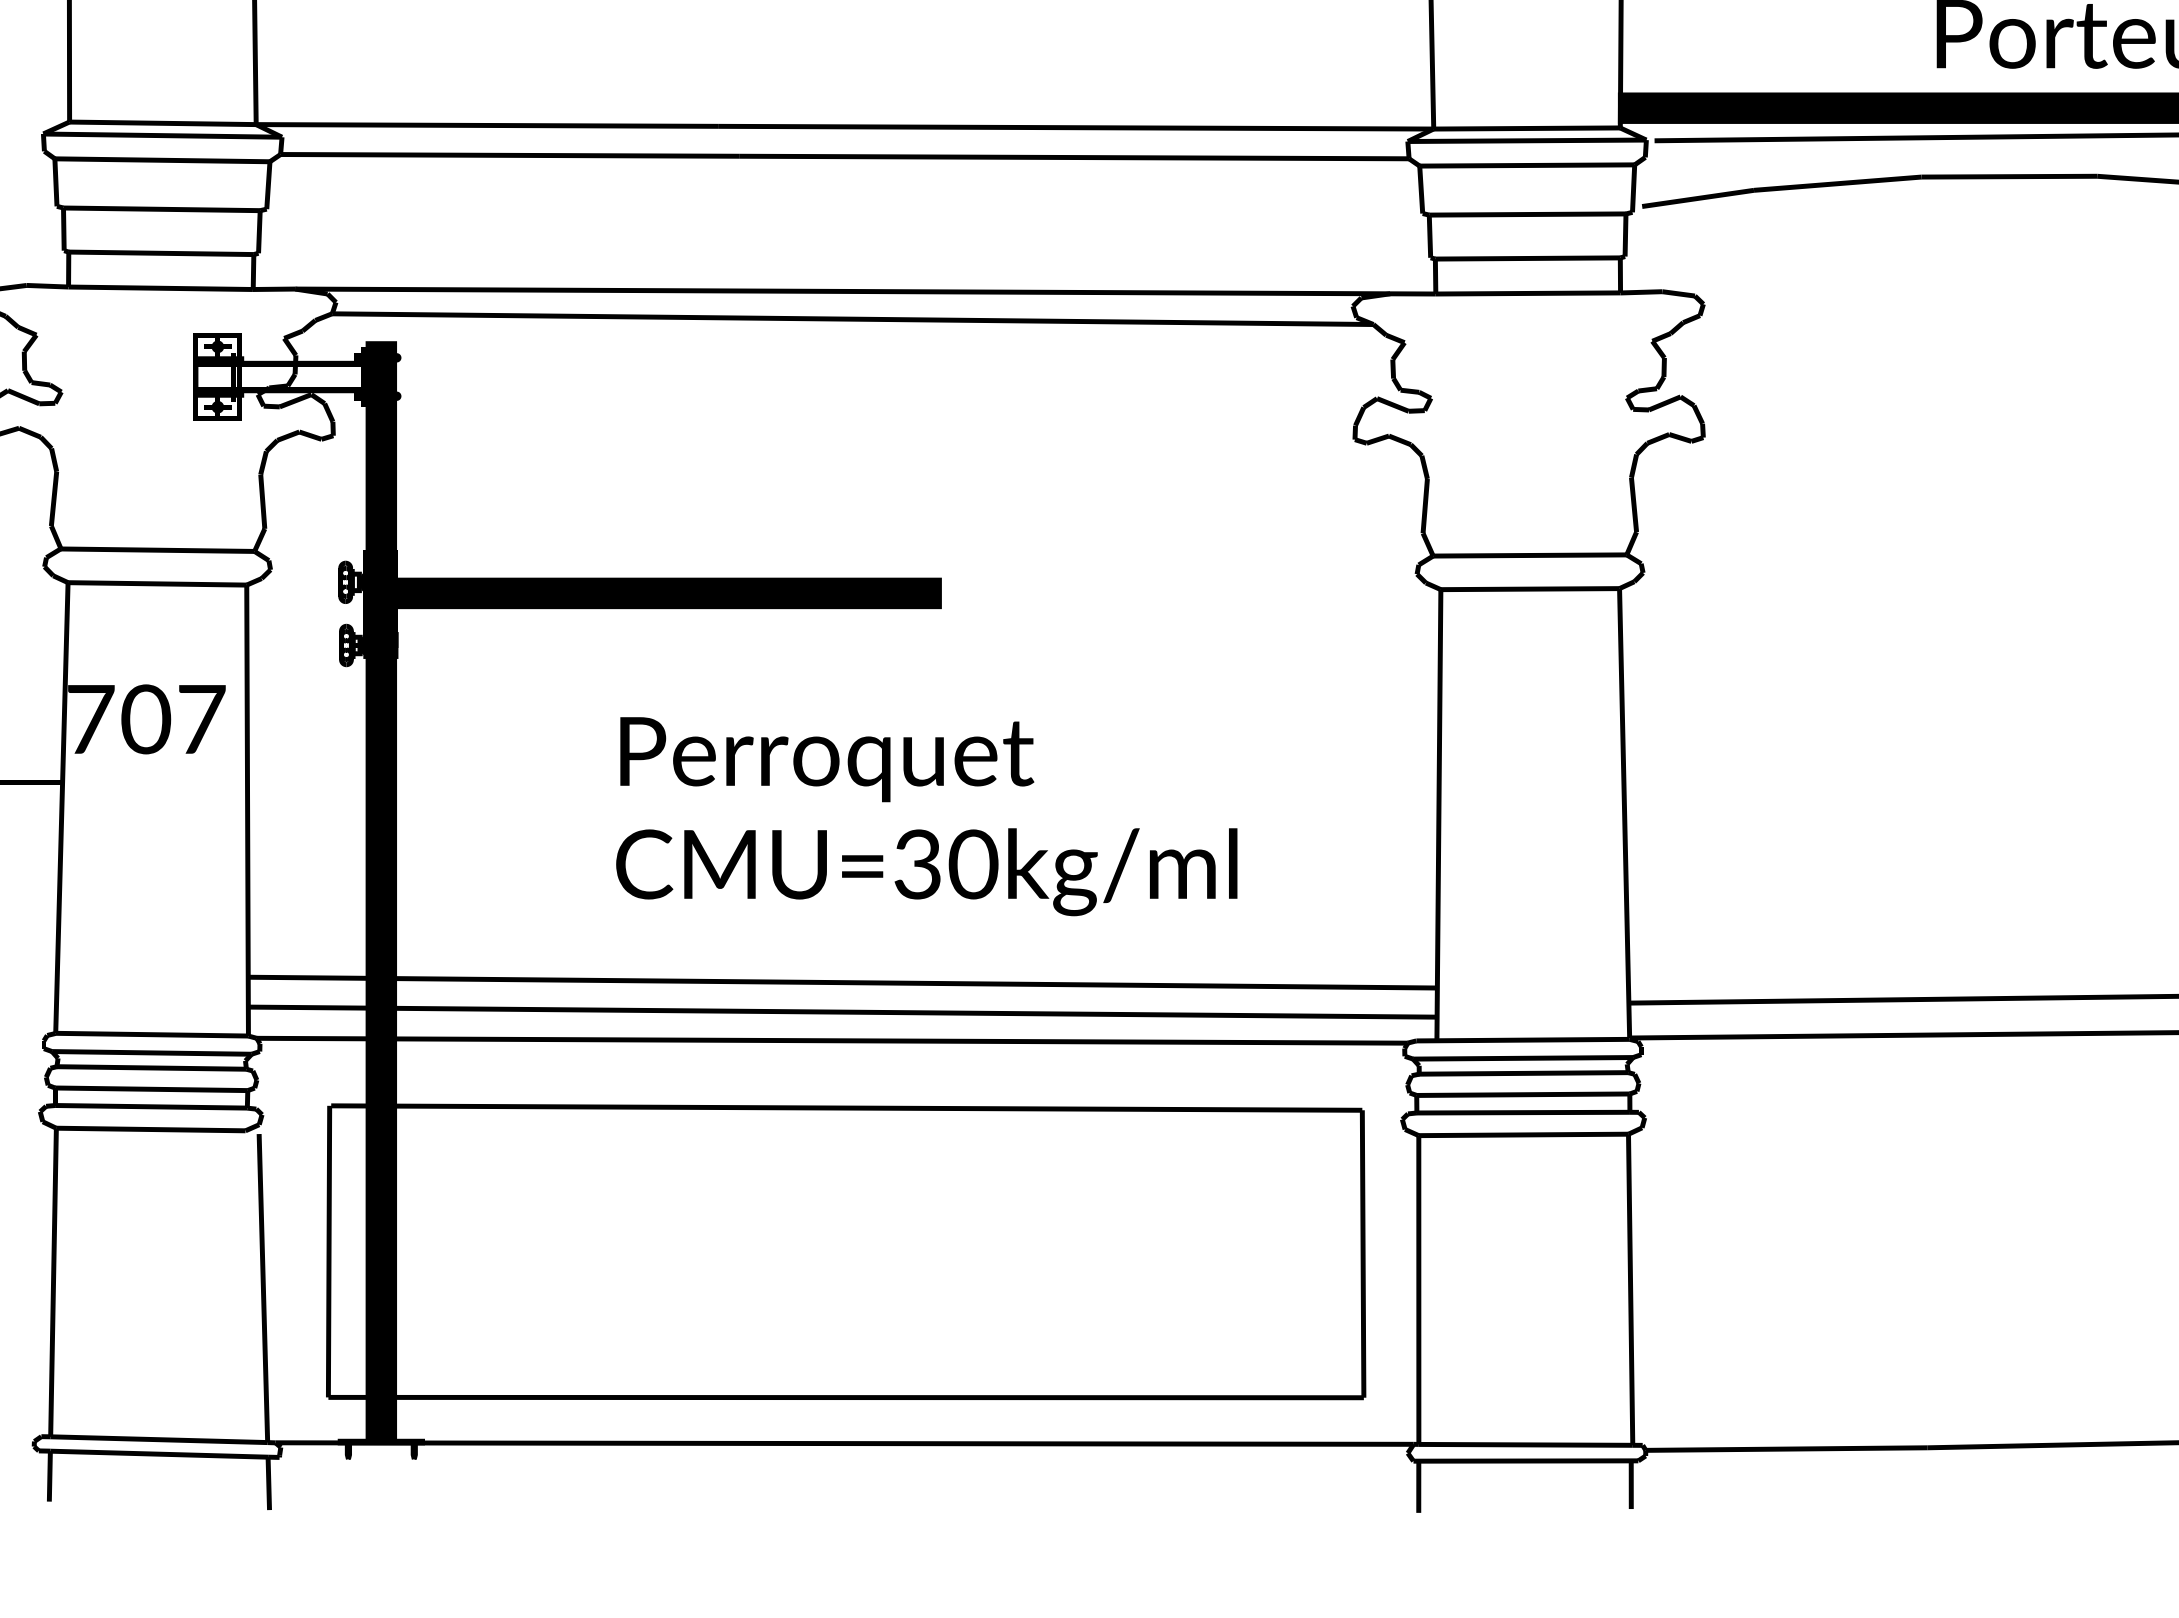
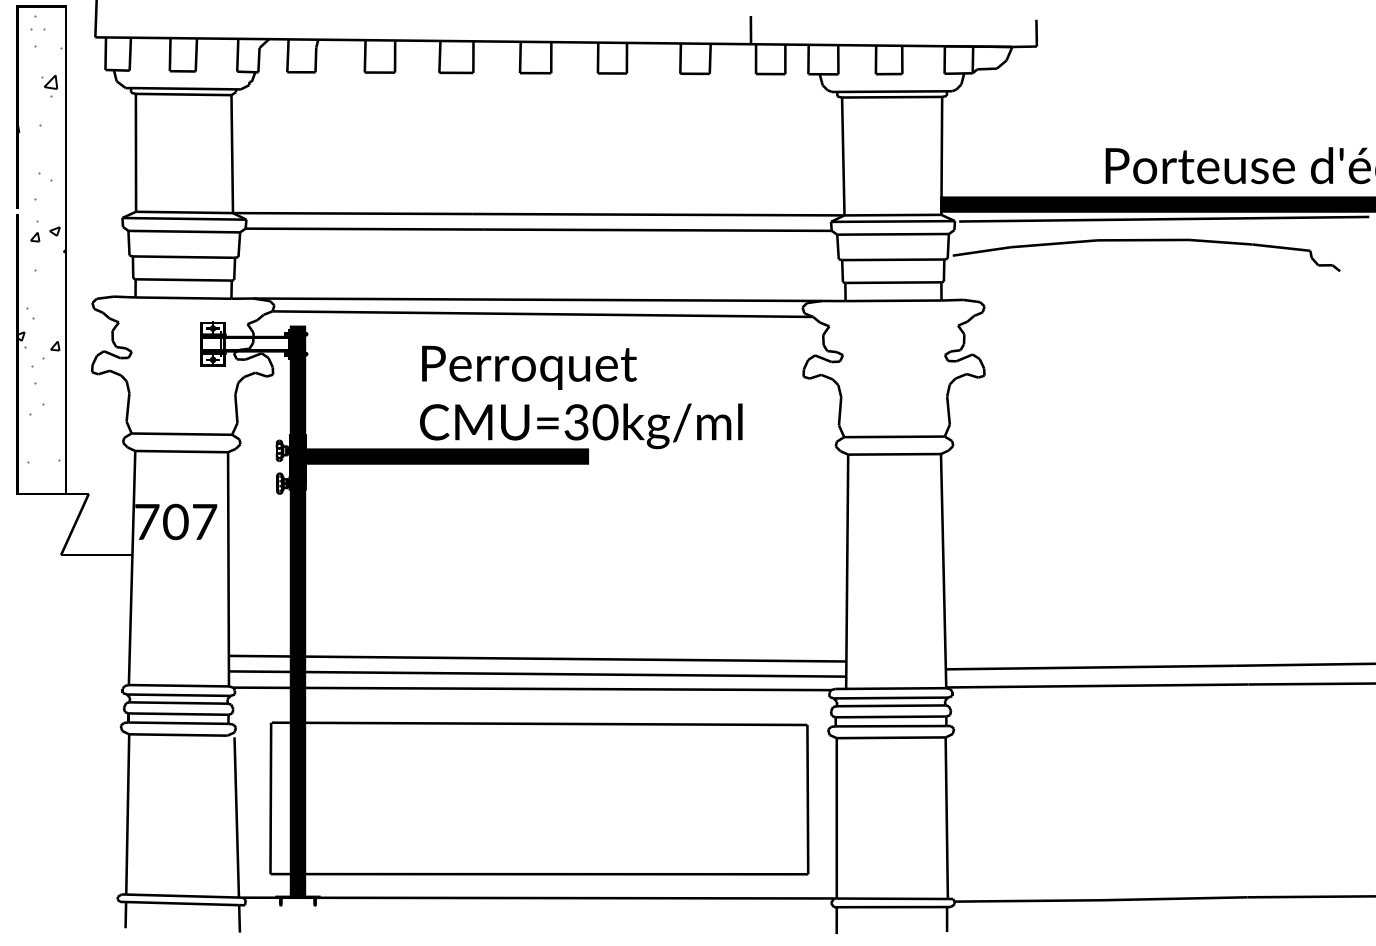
text: (927, 816) -> (581, 397), moved

